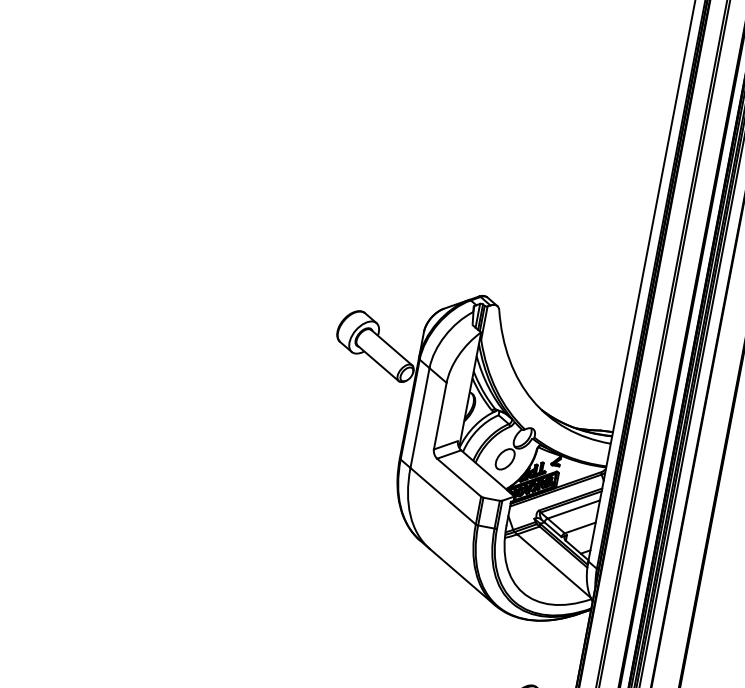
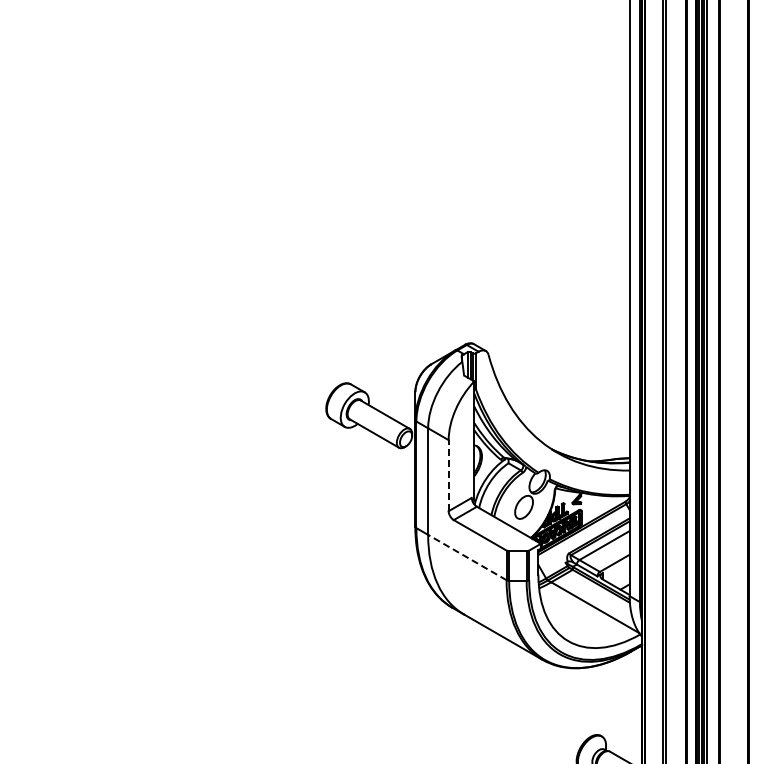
line: (440, 415) -> (448, 475), solid -> dashed
line: (442, 496) -> (466, 557), solid -> dashed

